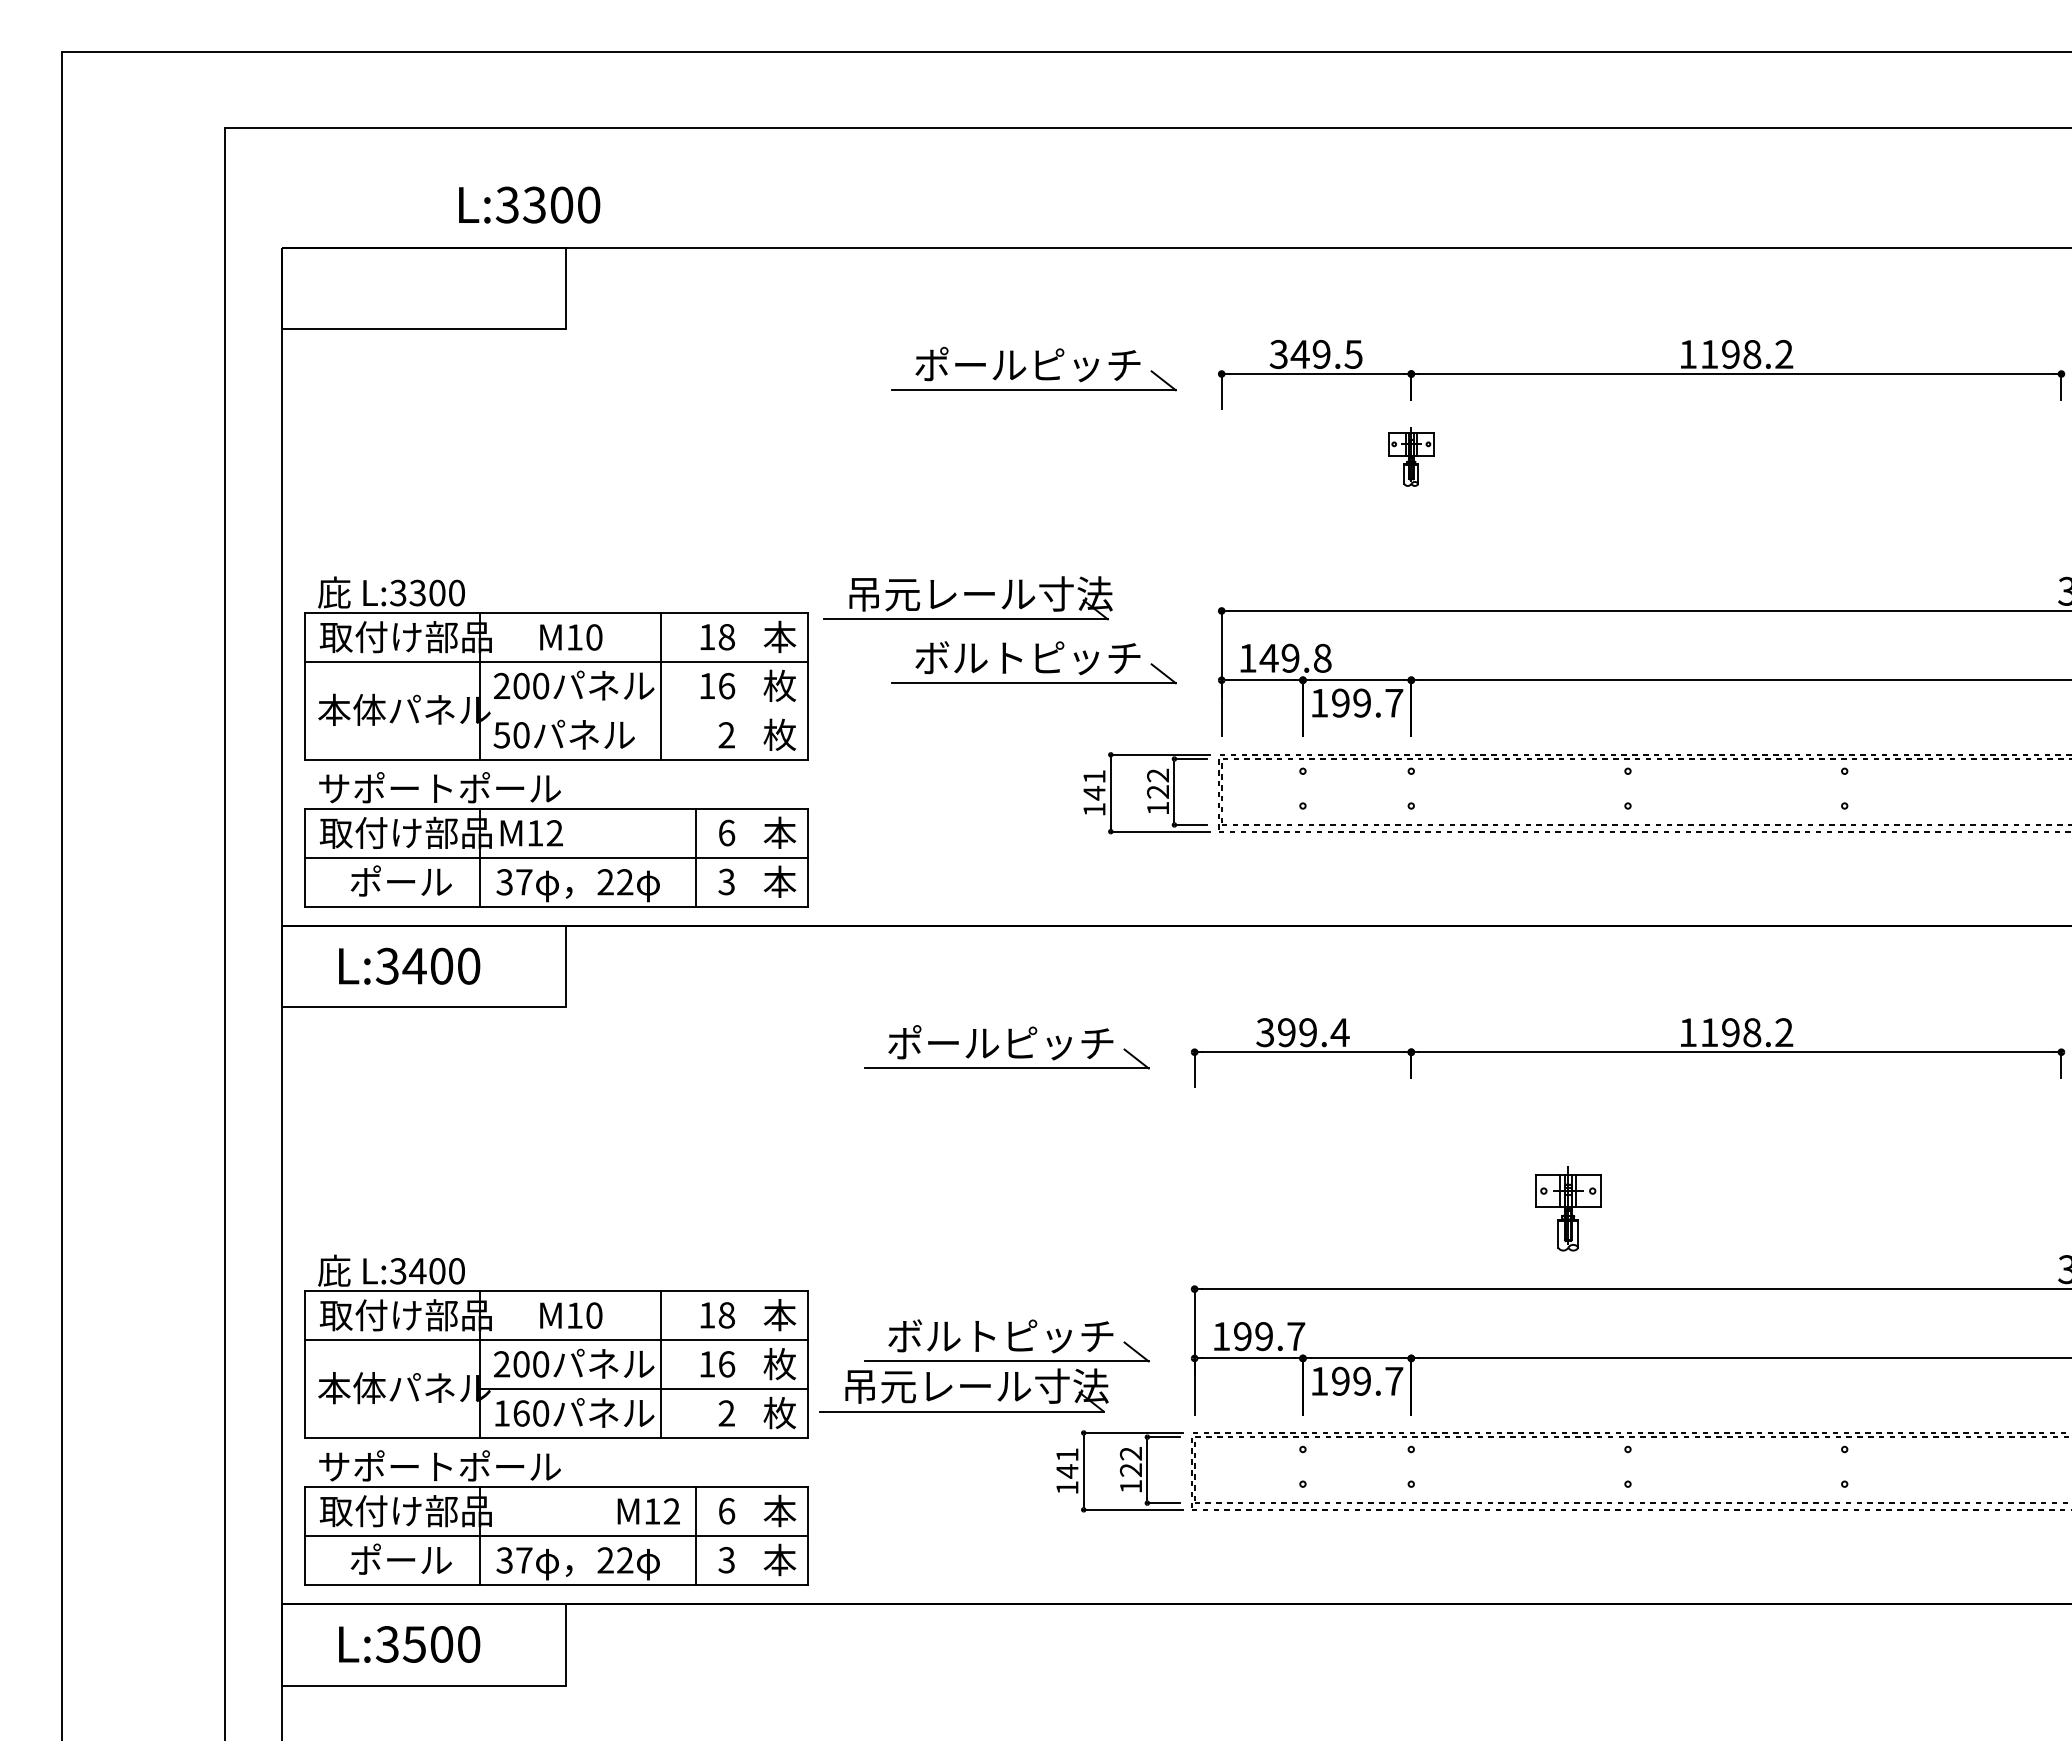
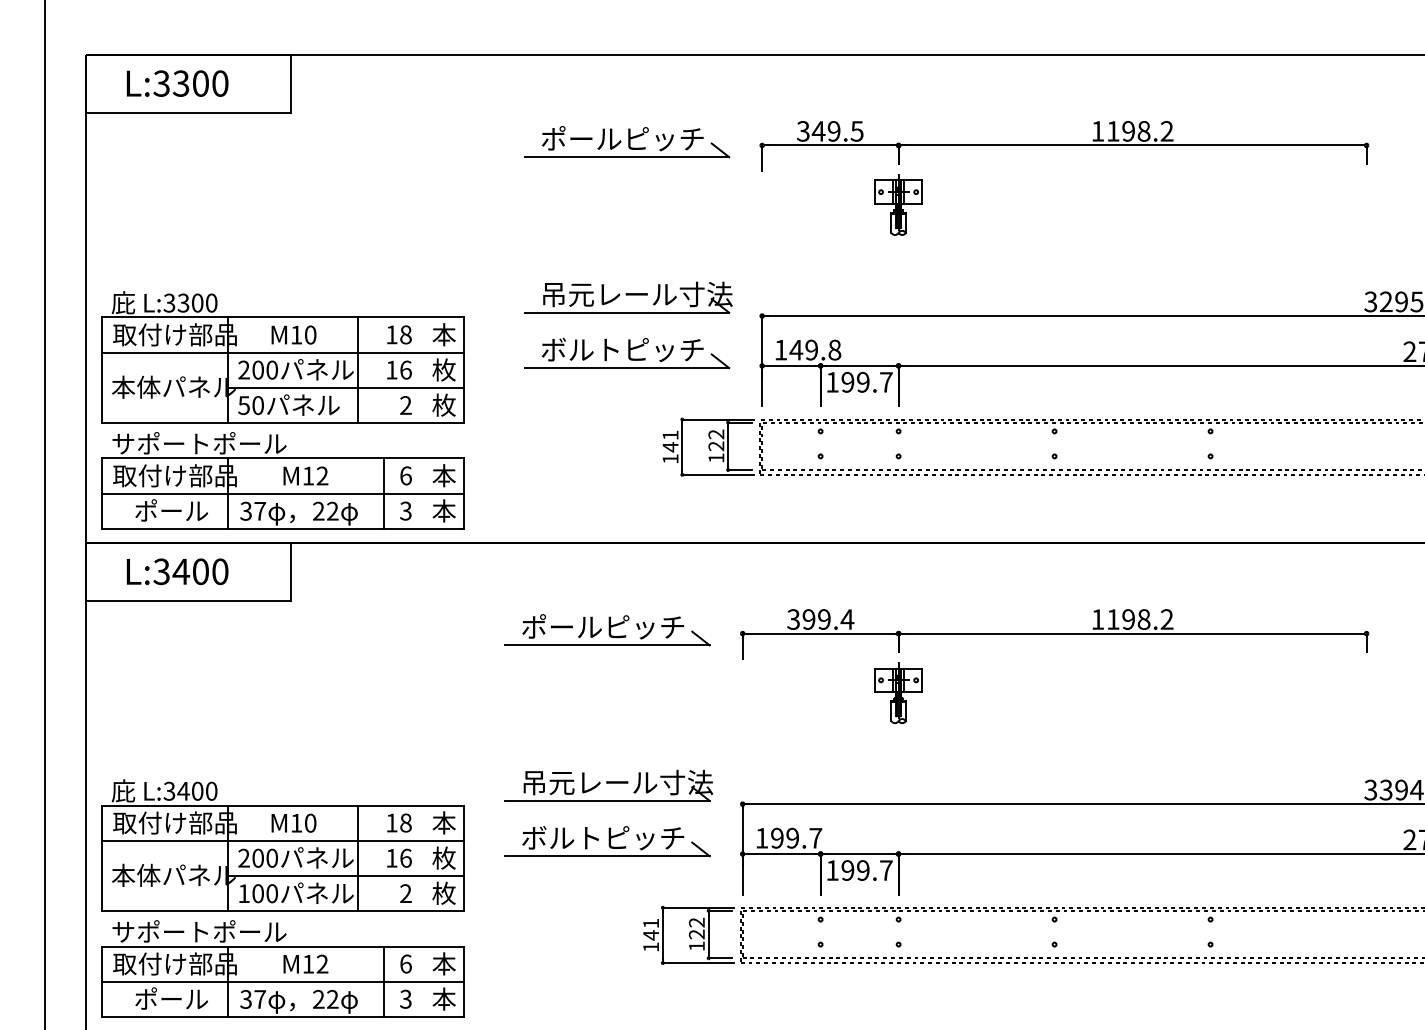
text: (529, 204) -> (177, 83), moved
part: (1411, 456) -> (898, 204), size x1.43
part: (967, 598) -> (628, 297), moved
line: (643, 710) -> (345, 387), added
text: (531, 833) -> (305, 476), moved
part: (1568, 1208) -> (898, 692), moved
part: (963, 1390) -> (608, 785), moved
text: (521, 1413) -> (258, 893), 160 -> 100
text: (648, 1511) -> (305, 964), moved

